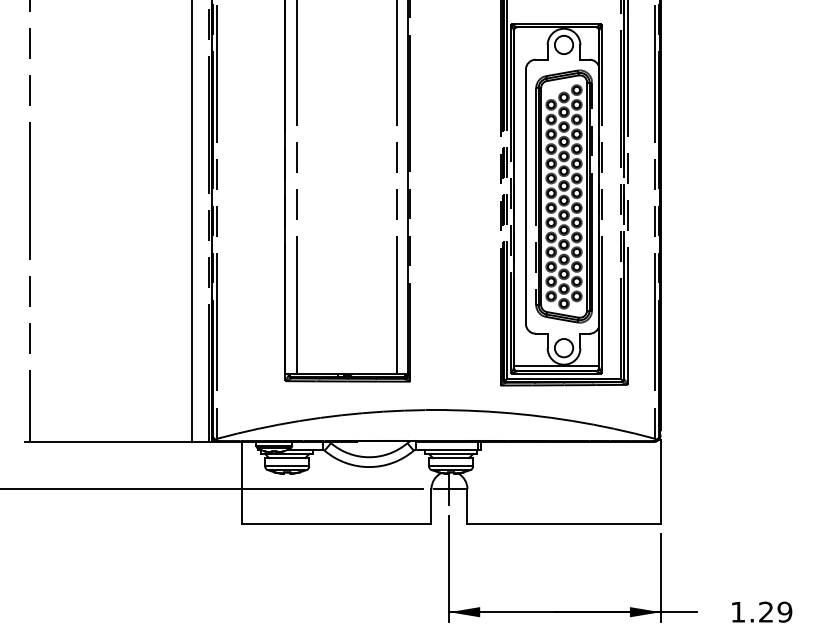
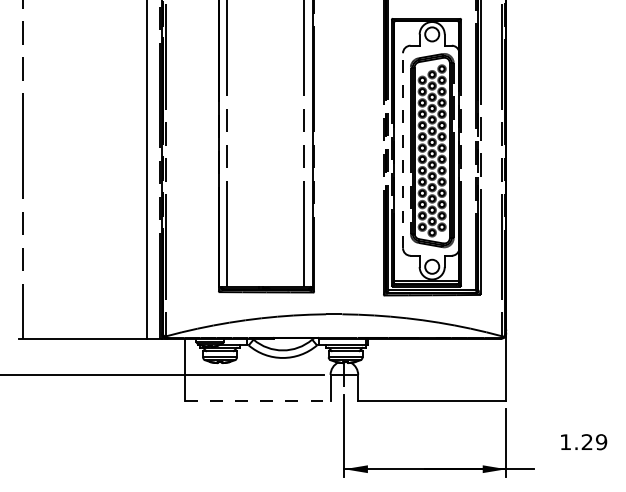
line: (526, 196) -> (403, 150), solid -> dashed
line: (336, 523) -> (257, 401), solid -> dashed
text: (762, 612) -> (584, 442), moved

